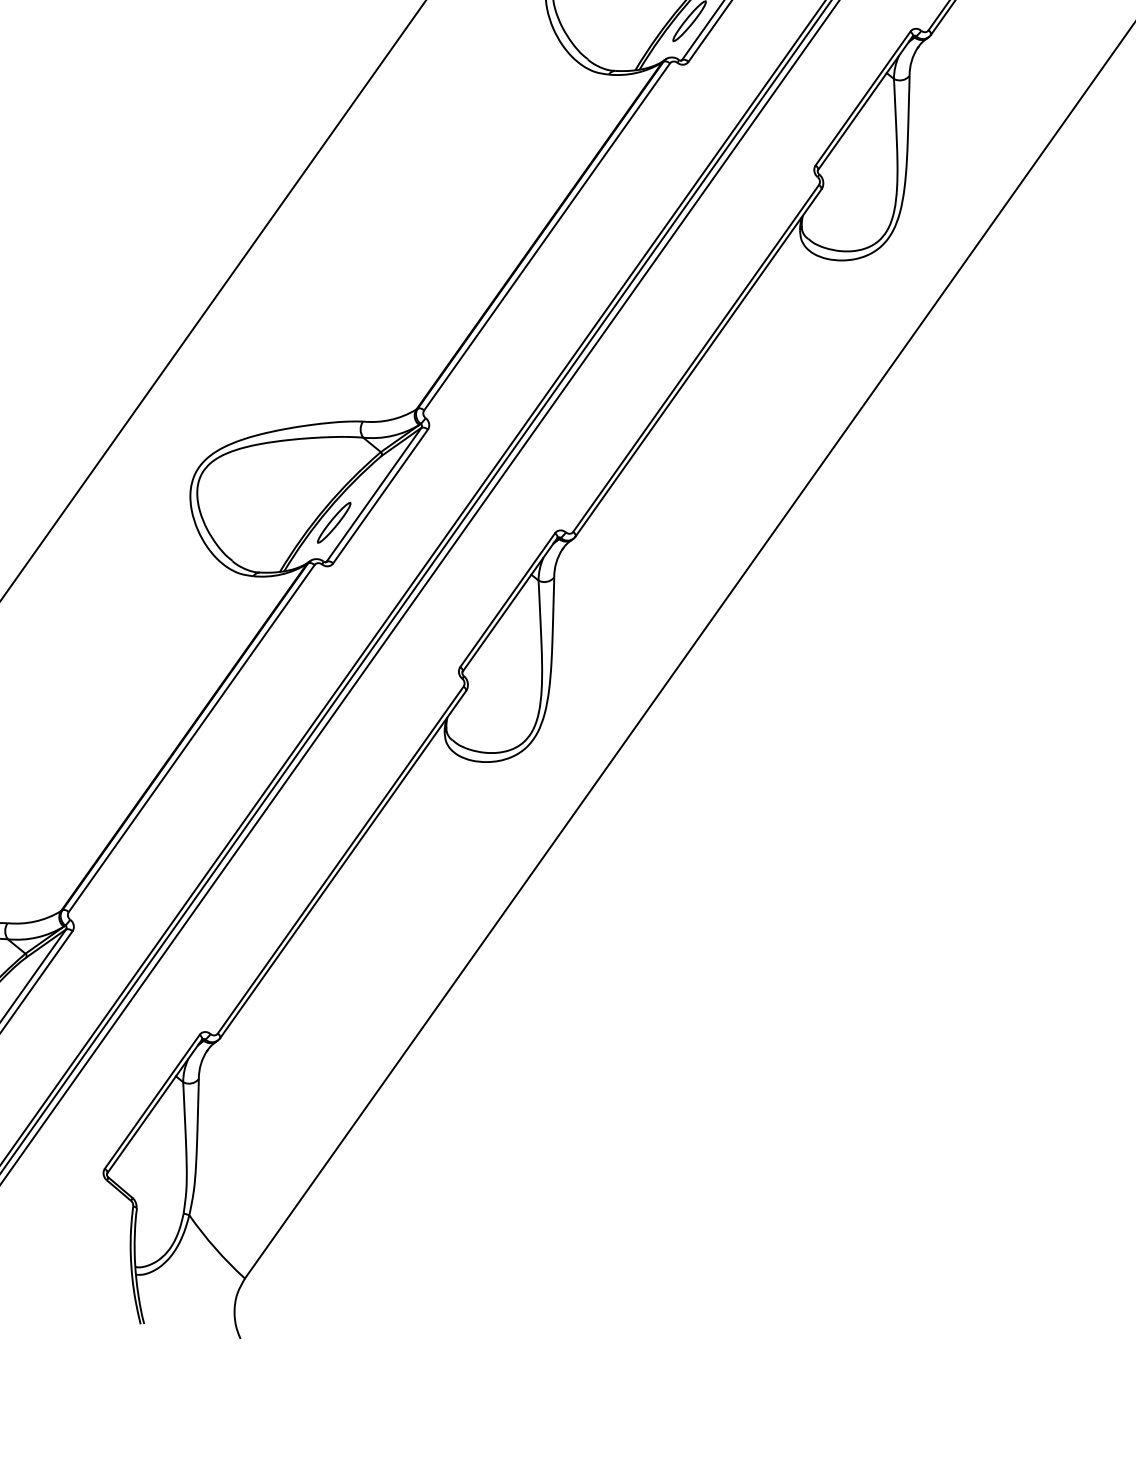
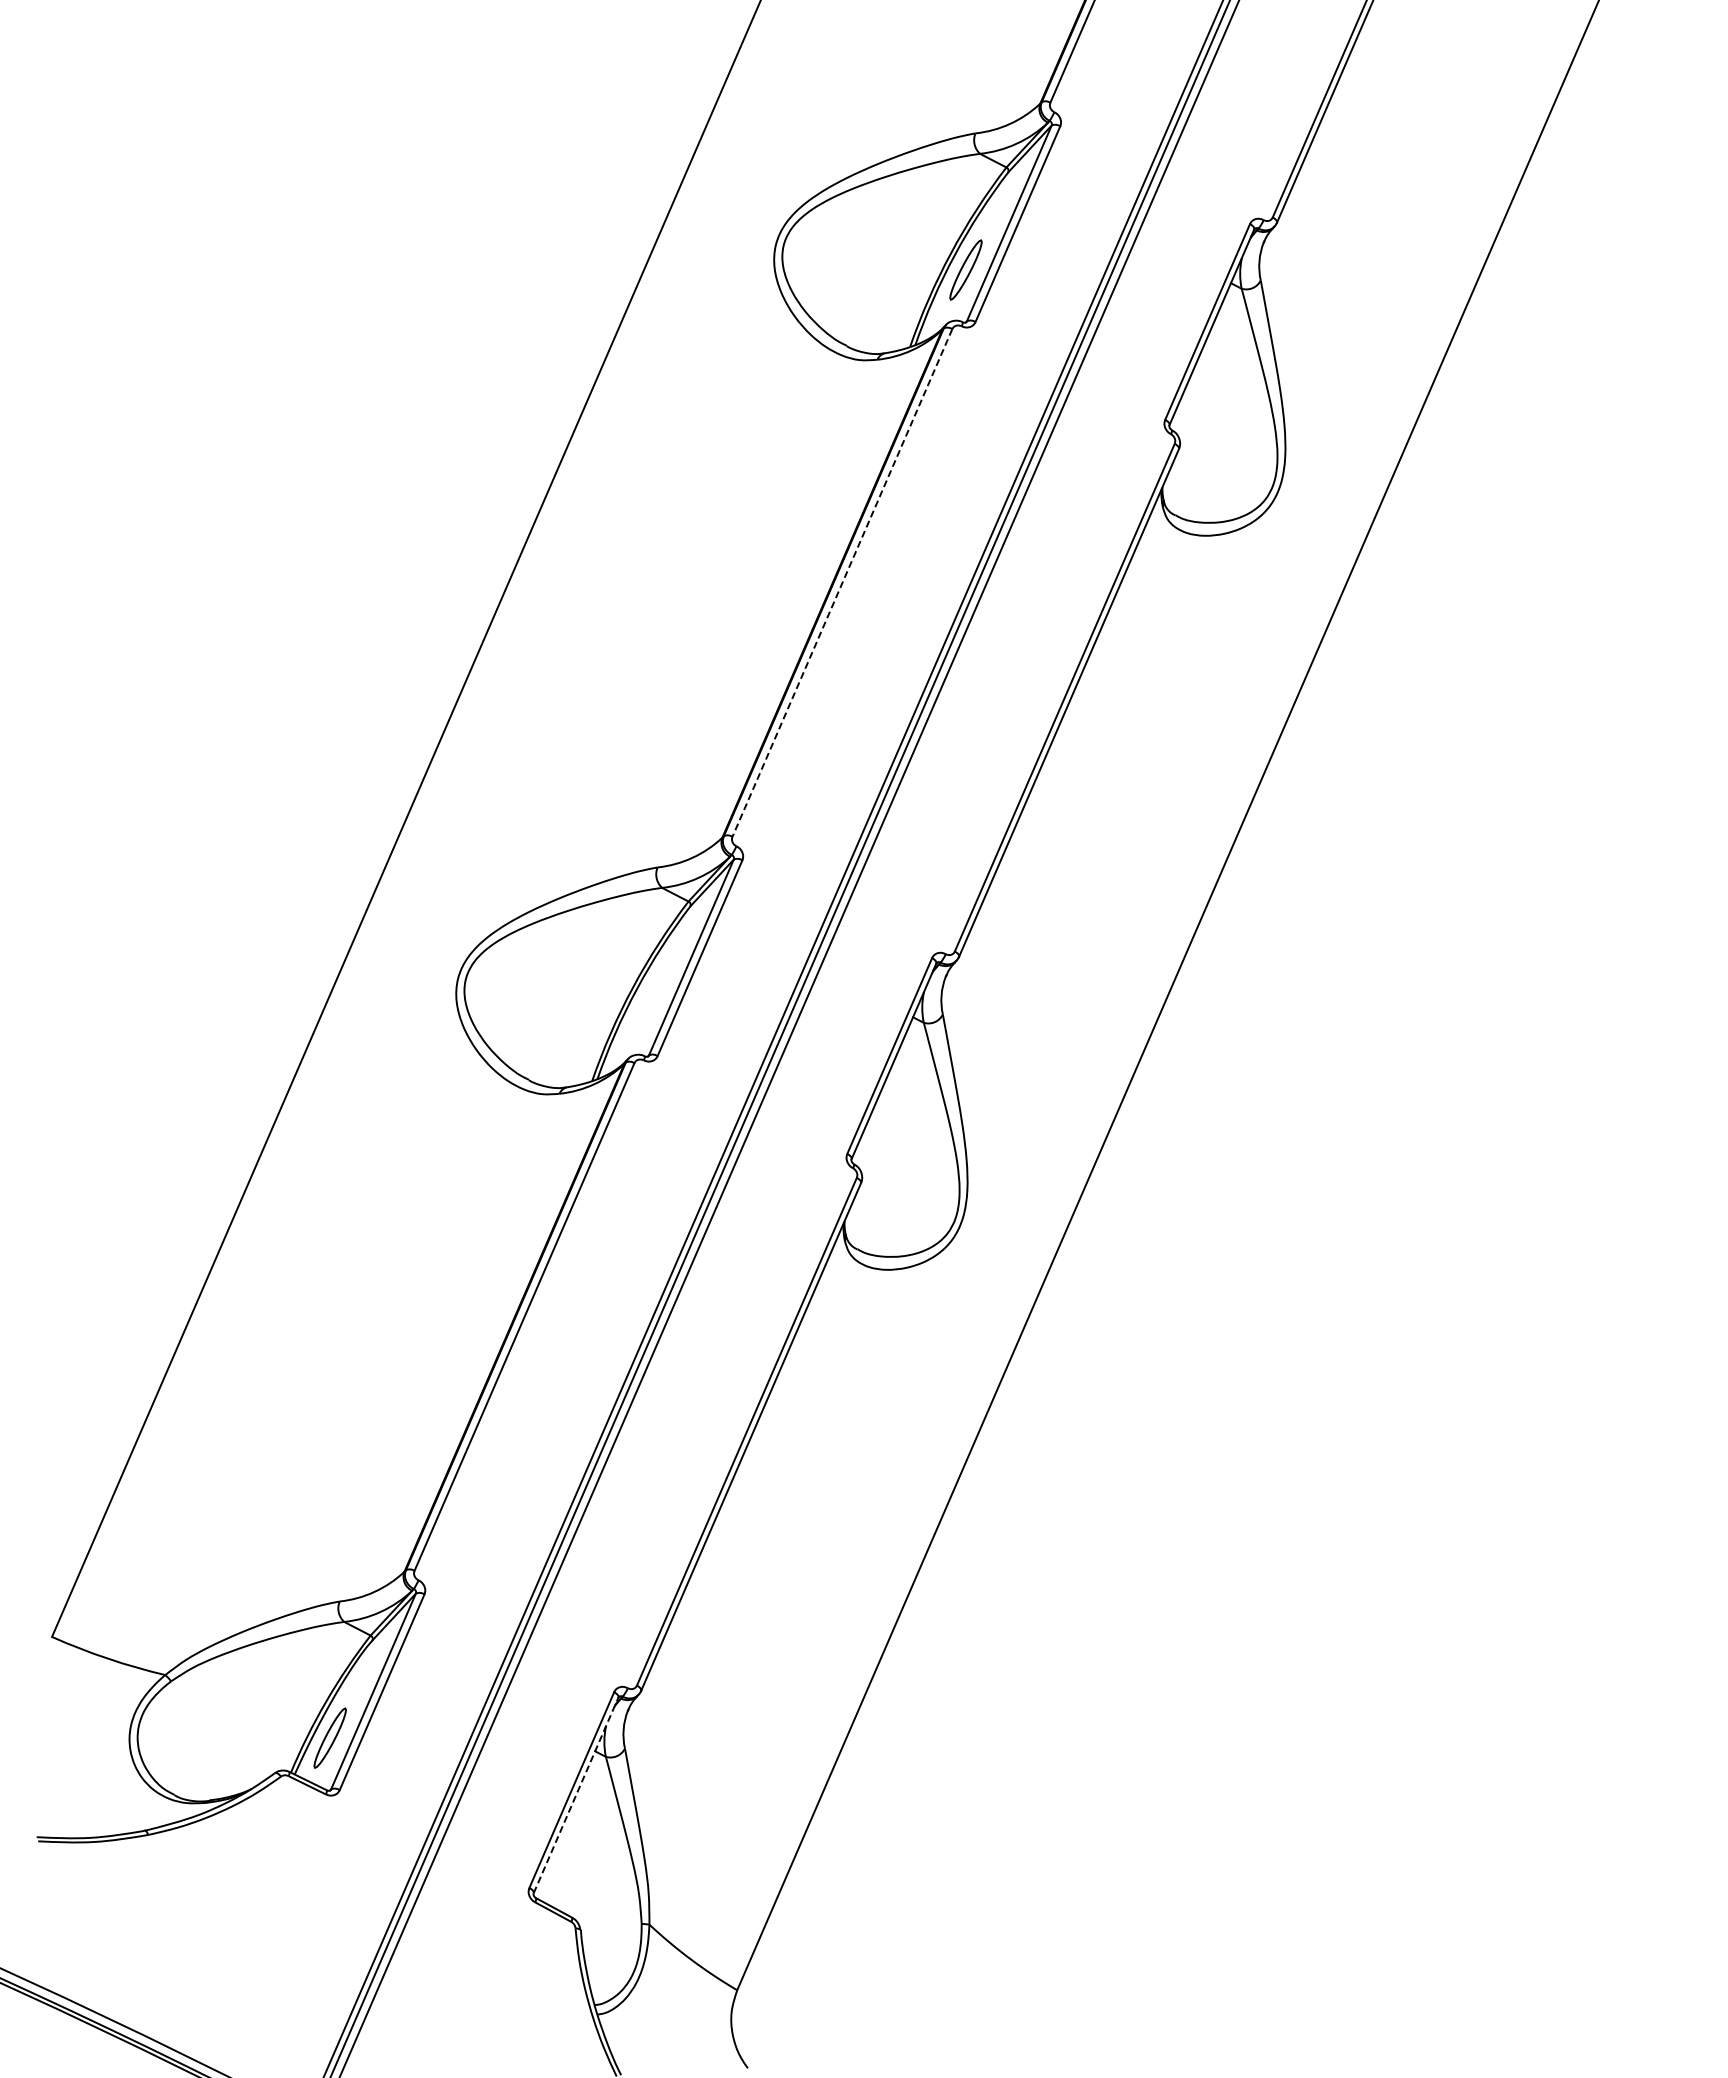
line: (547, 237) -> (842, 583), solid -> dashed
part: (333, 522) -> (647, 1003), removed
line: (154, 1106) -> (576, 1795), solid -> dashed

